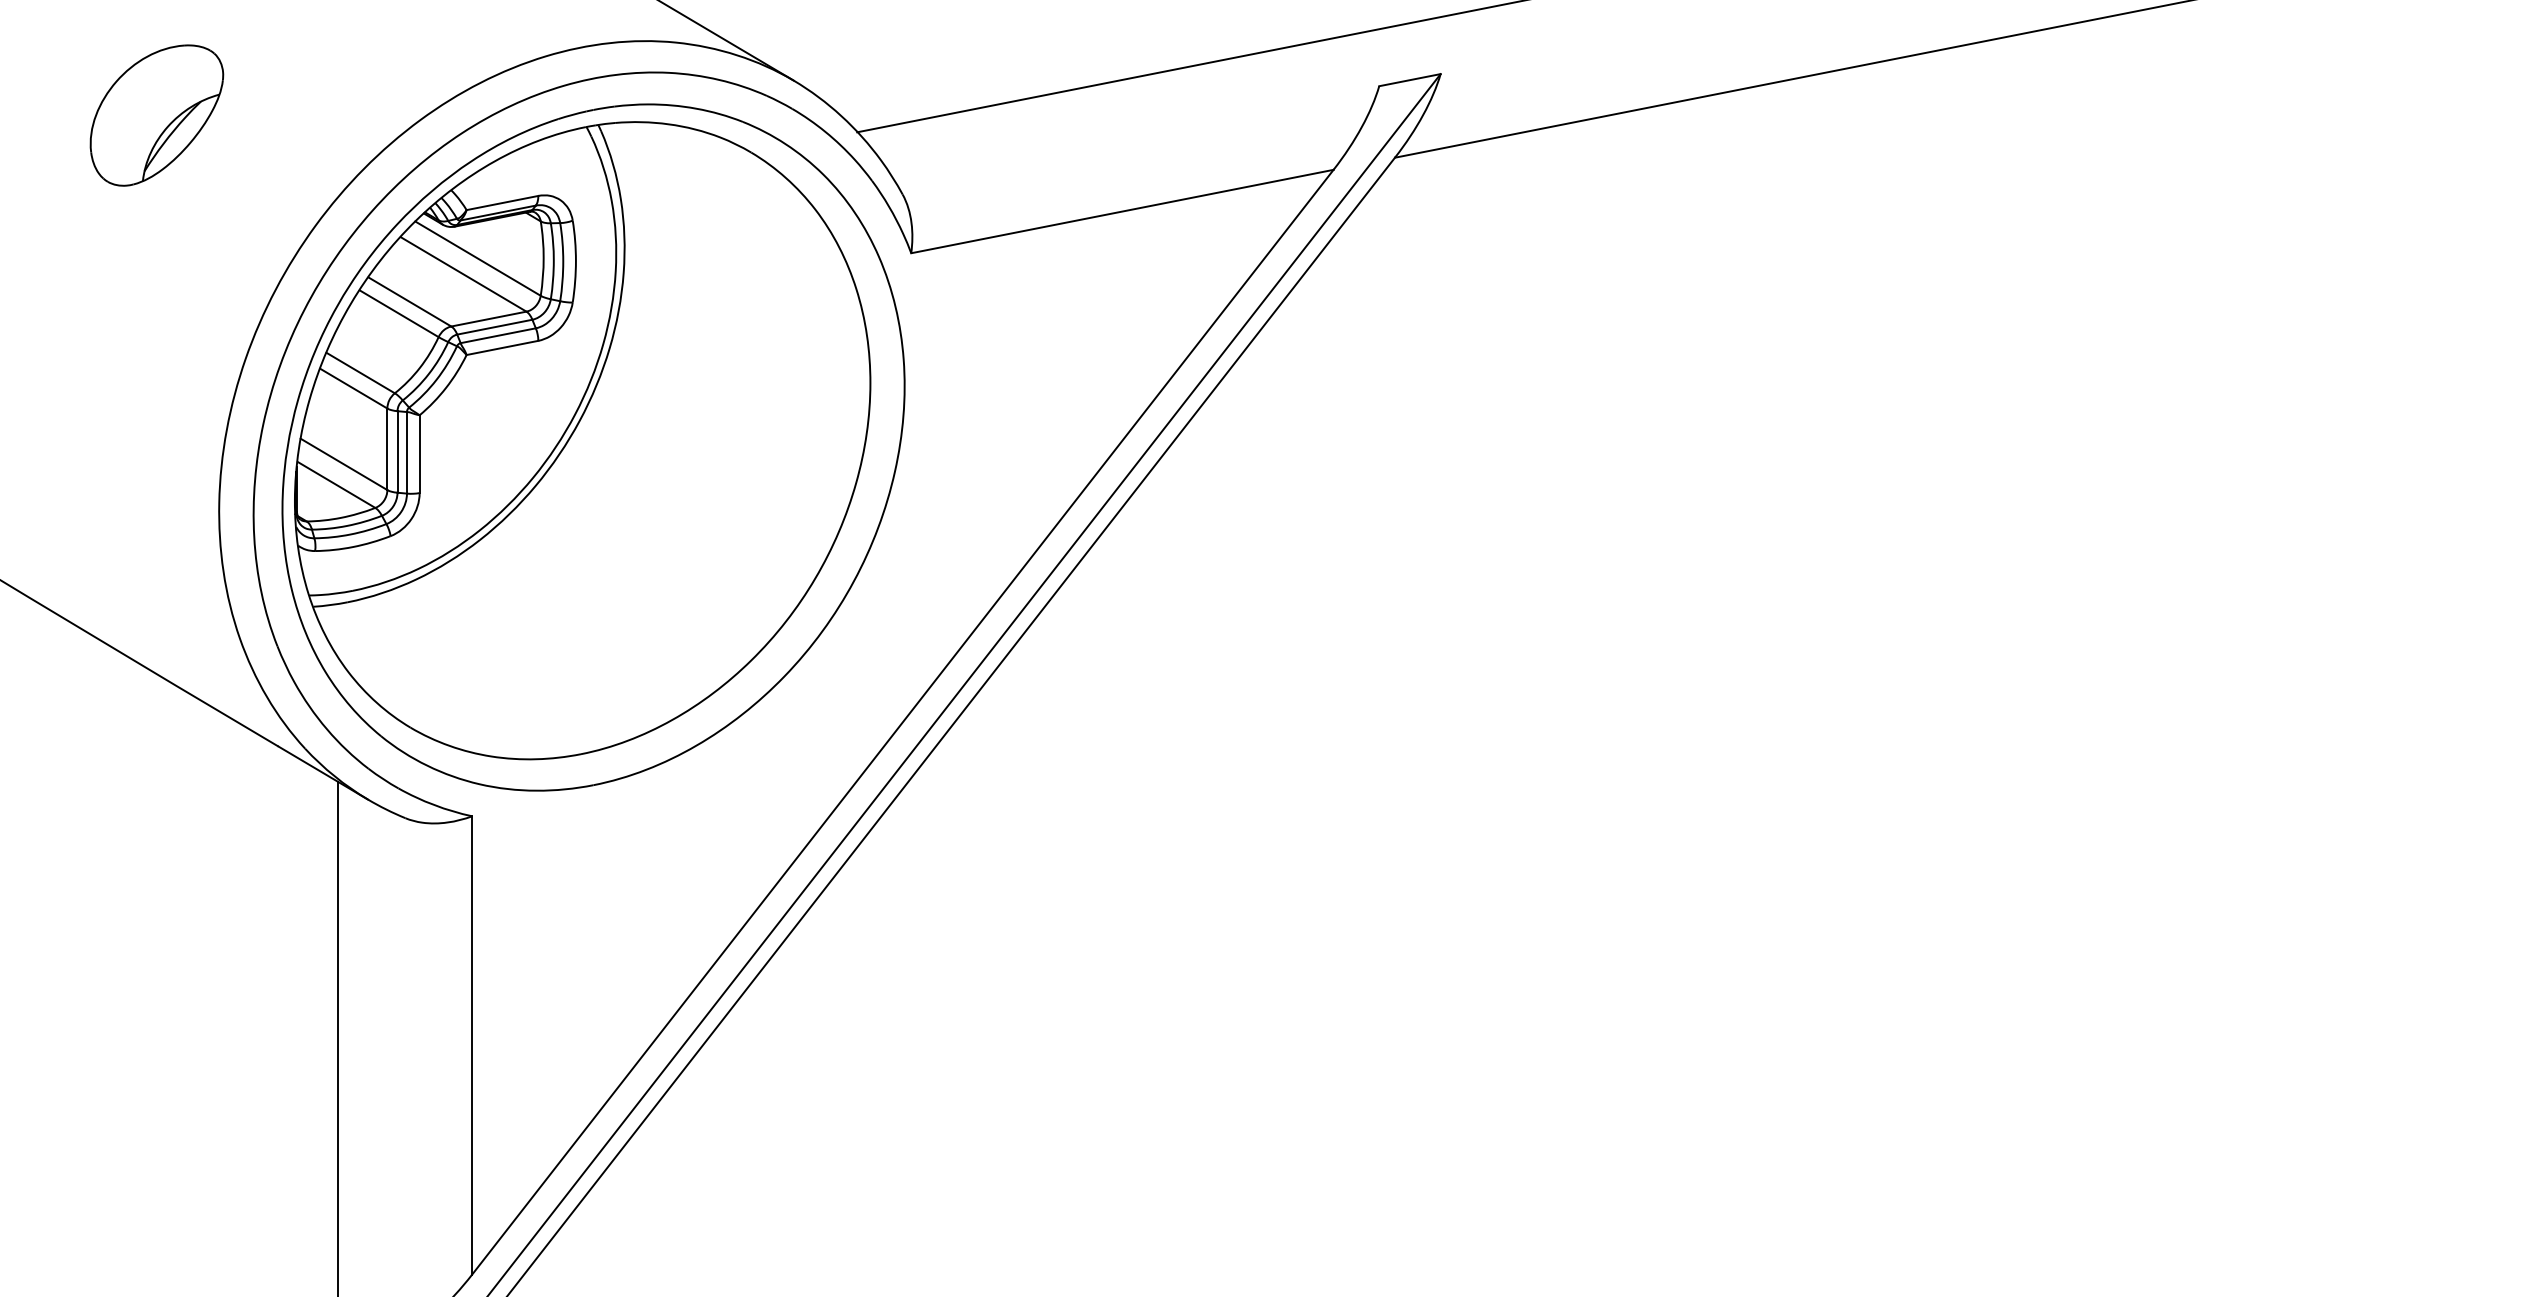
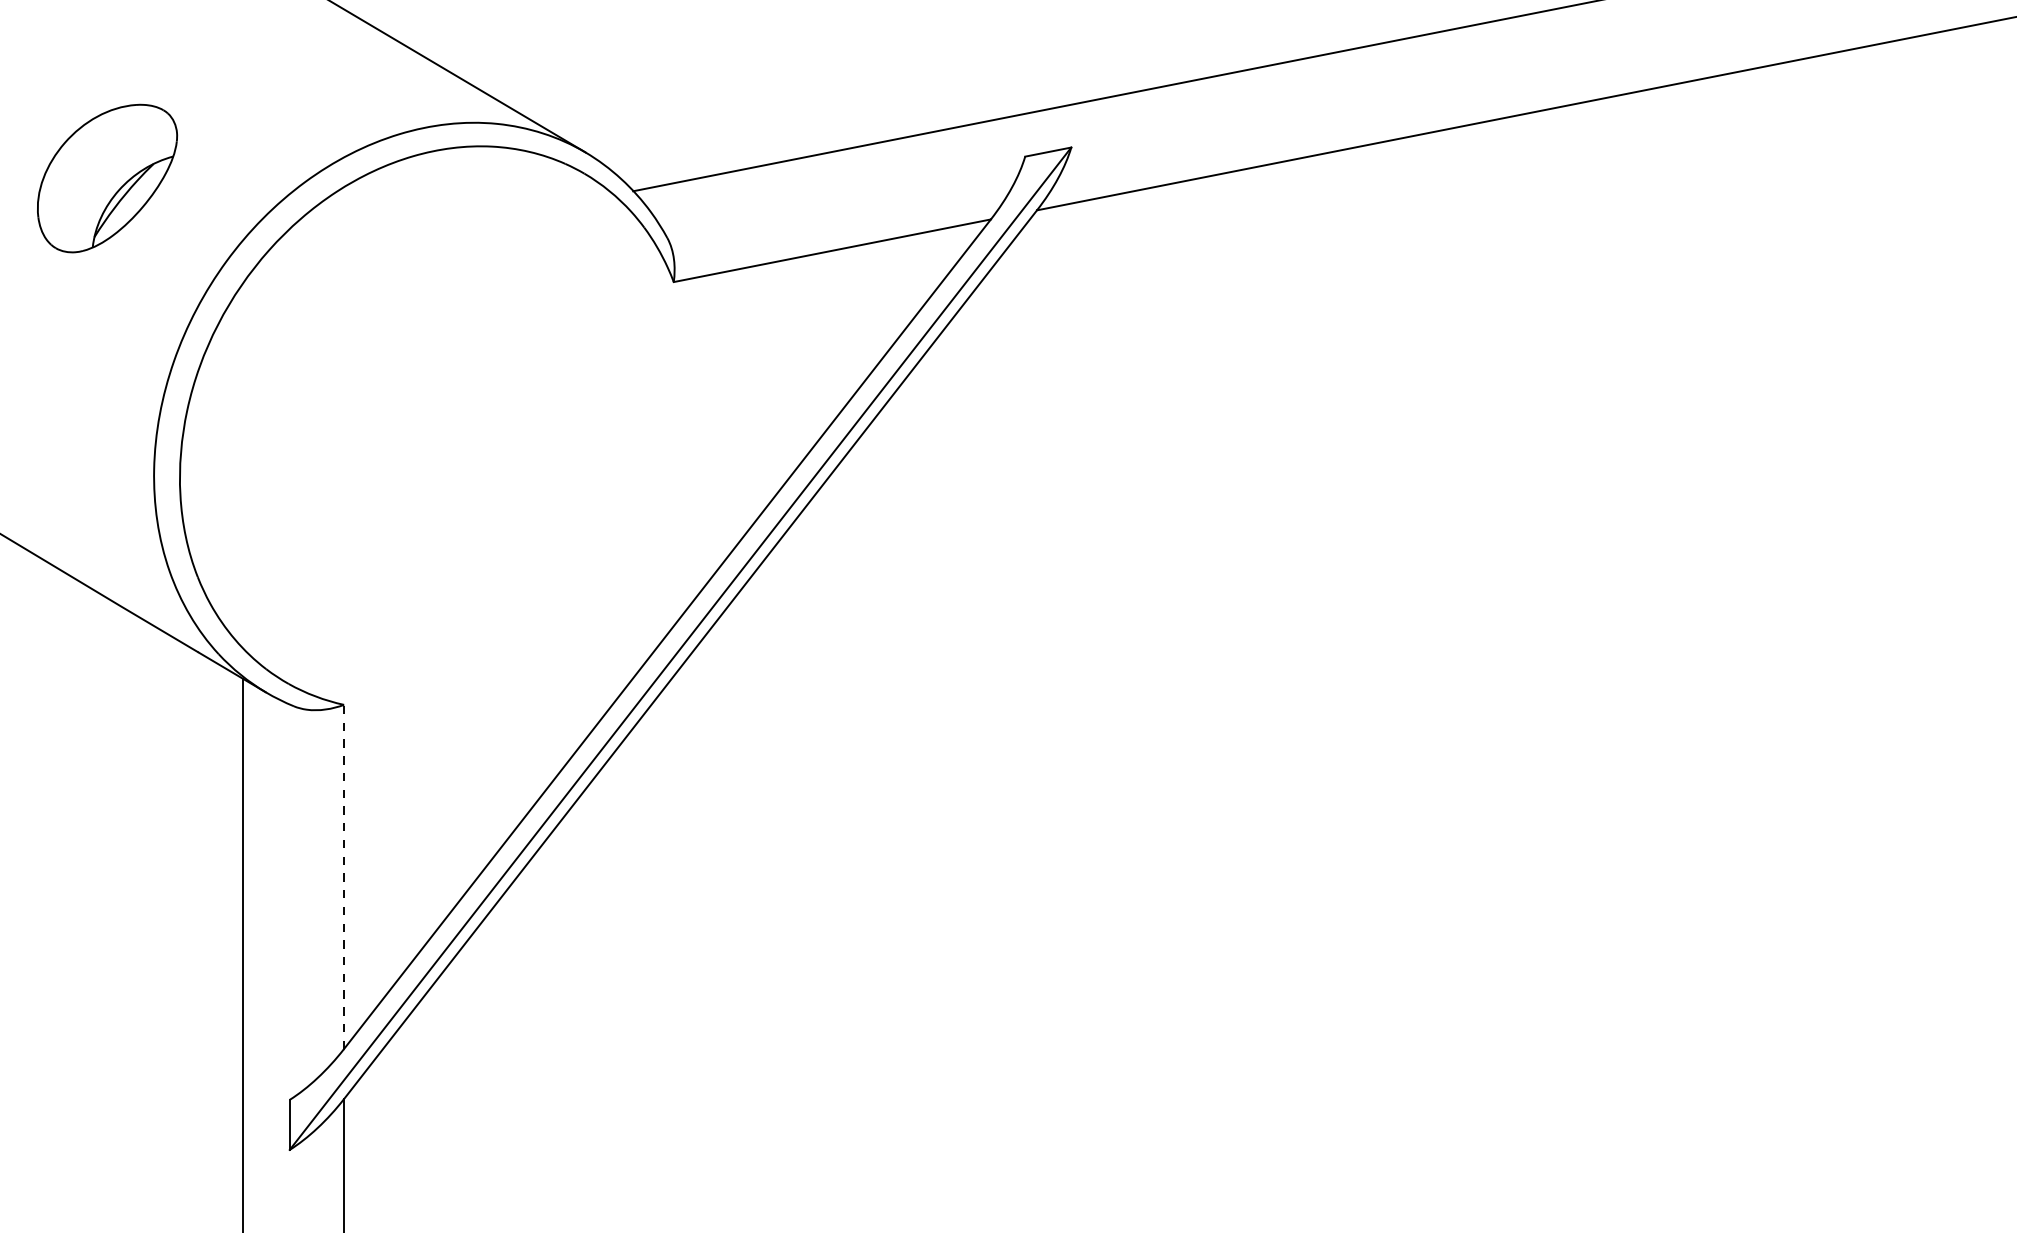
part: (155, 115) -> (106, 178), size x1.4
part: (592, 446) -> (434, 427), removed
line: (472, 1044) -> (344, 876), solid -> dashed

